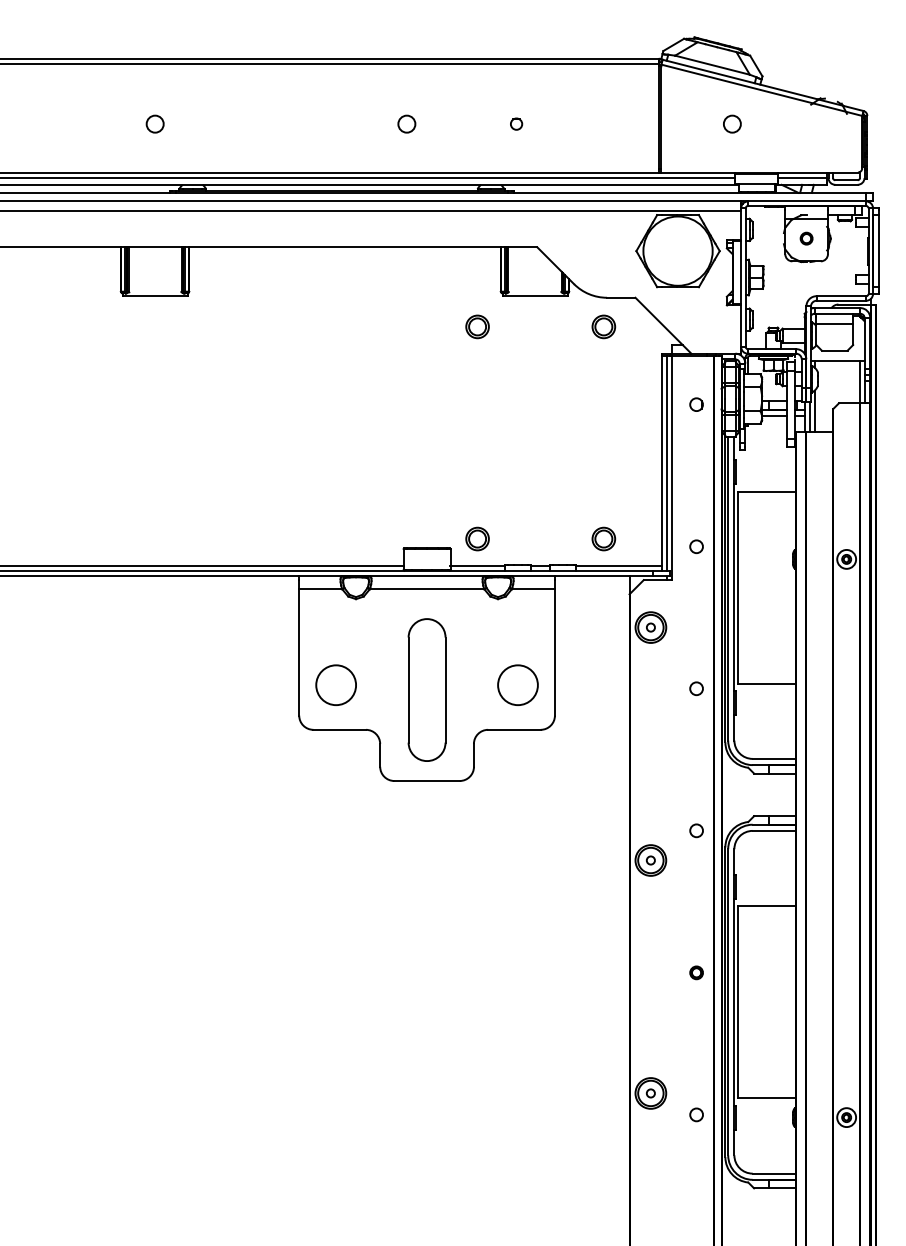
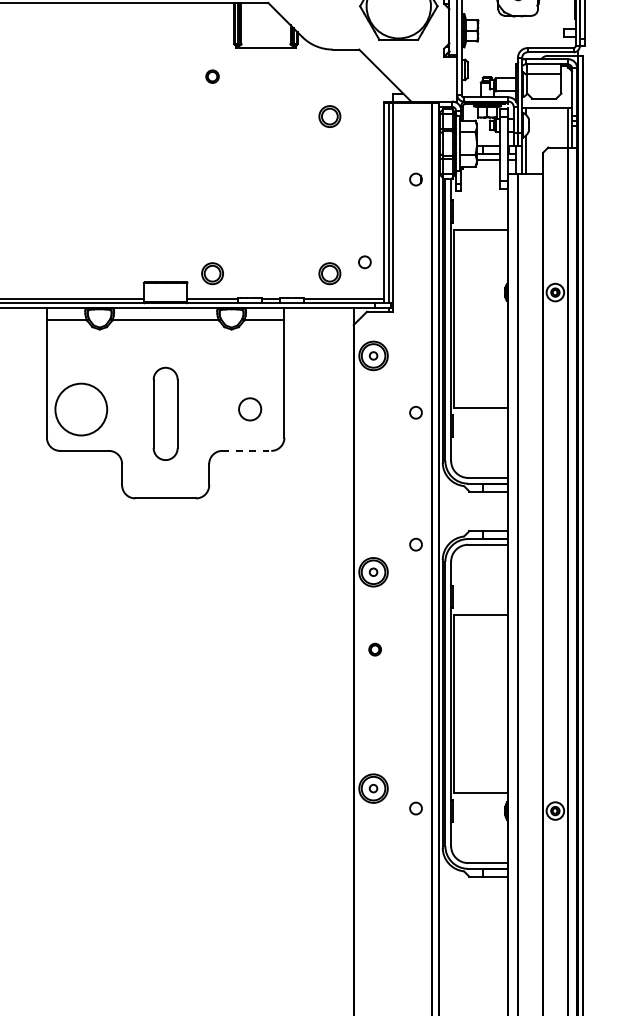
part: (477, 326) -> (212, 76), size x0.6
part: (603, 326) -> (329, 116), moved
circle: (696, 404) -> (415, 179), moved
circle: (696, 546) -> (364, 262), moved
circle: (335, 684) -> (80, 408), size x1.4
circle: (517, 684) -> (249, 408), size x0.6
part: (426, 689) -> (165, 413), size x0.7
line: (514, 729) -> (246, 450), solid -> dashed
part: (696, 972) -> (375, 649), moved

